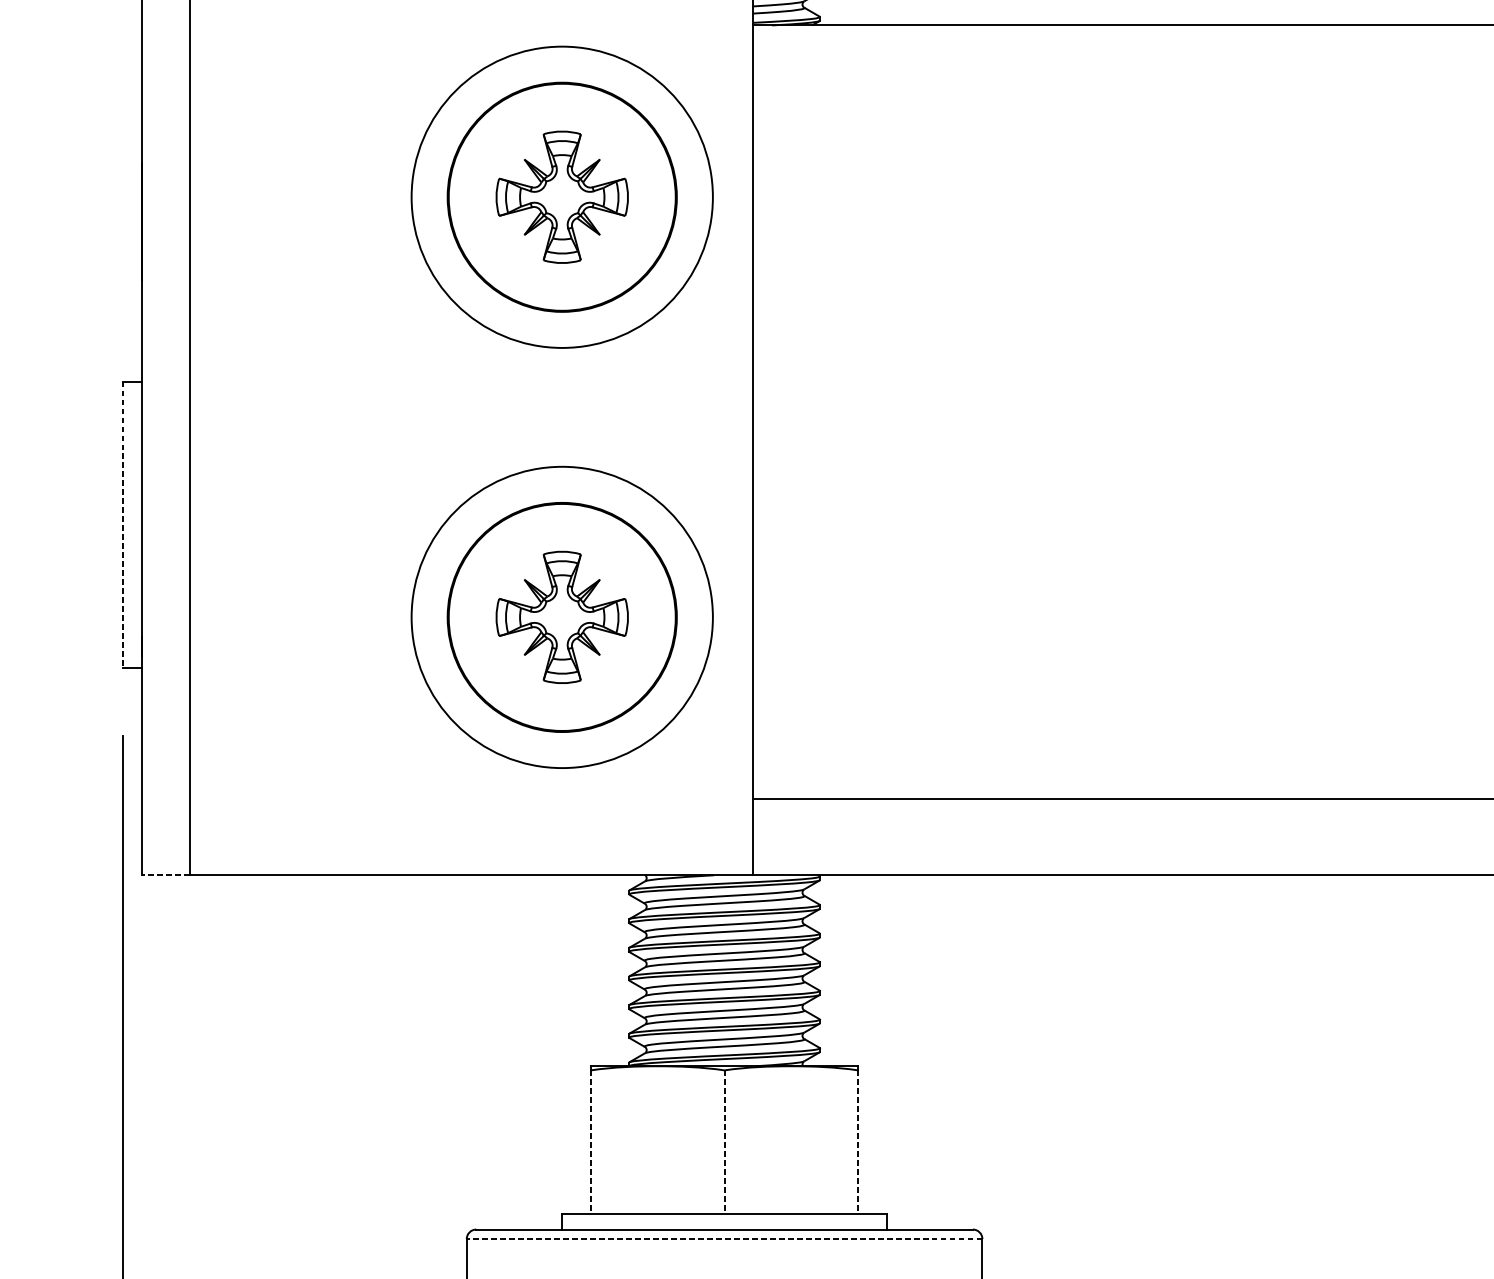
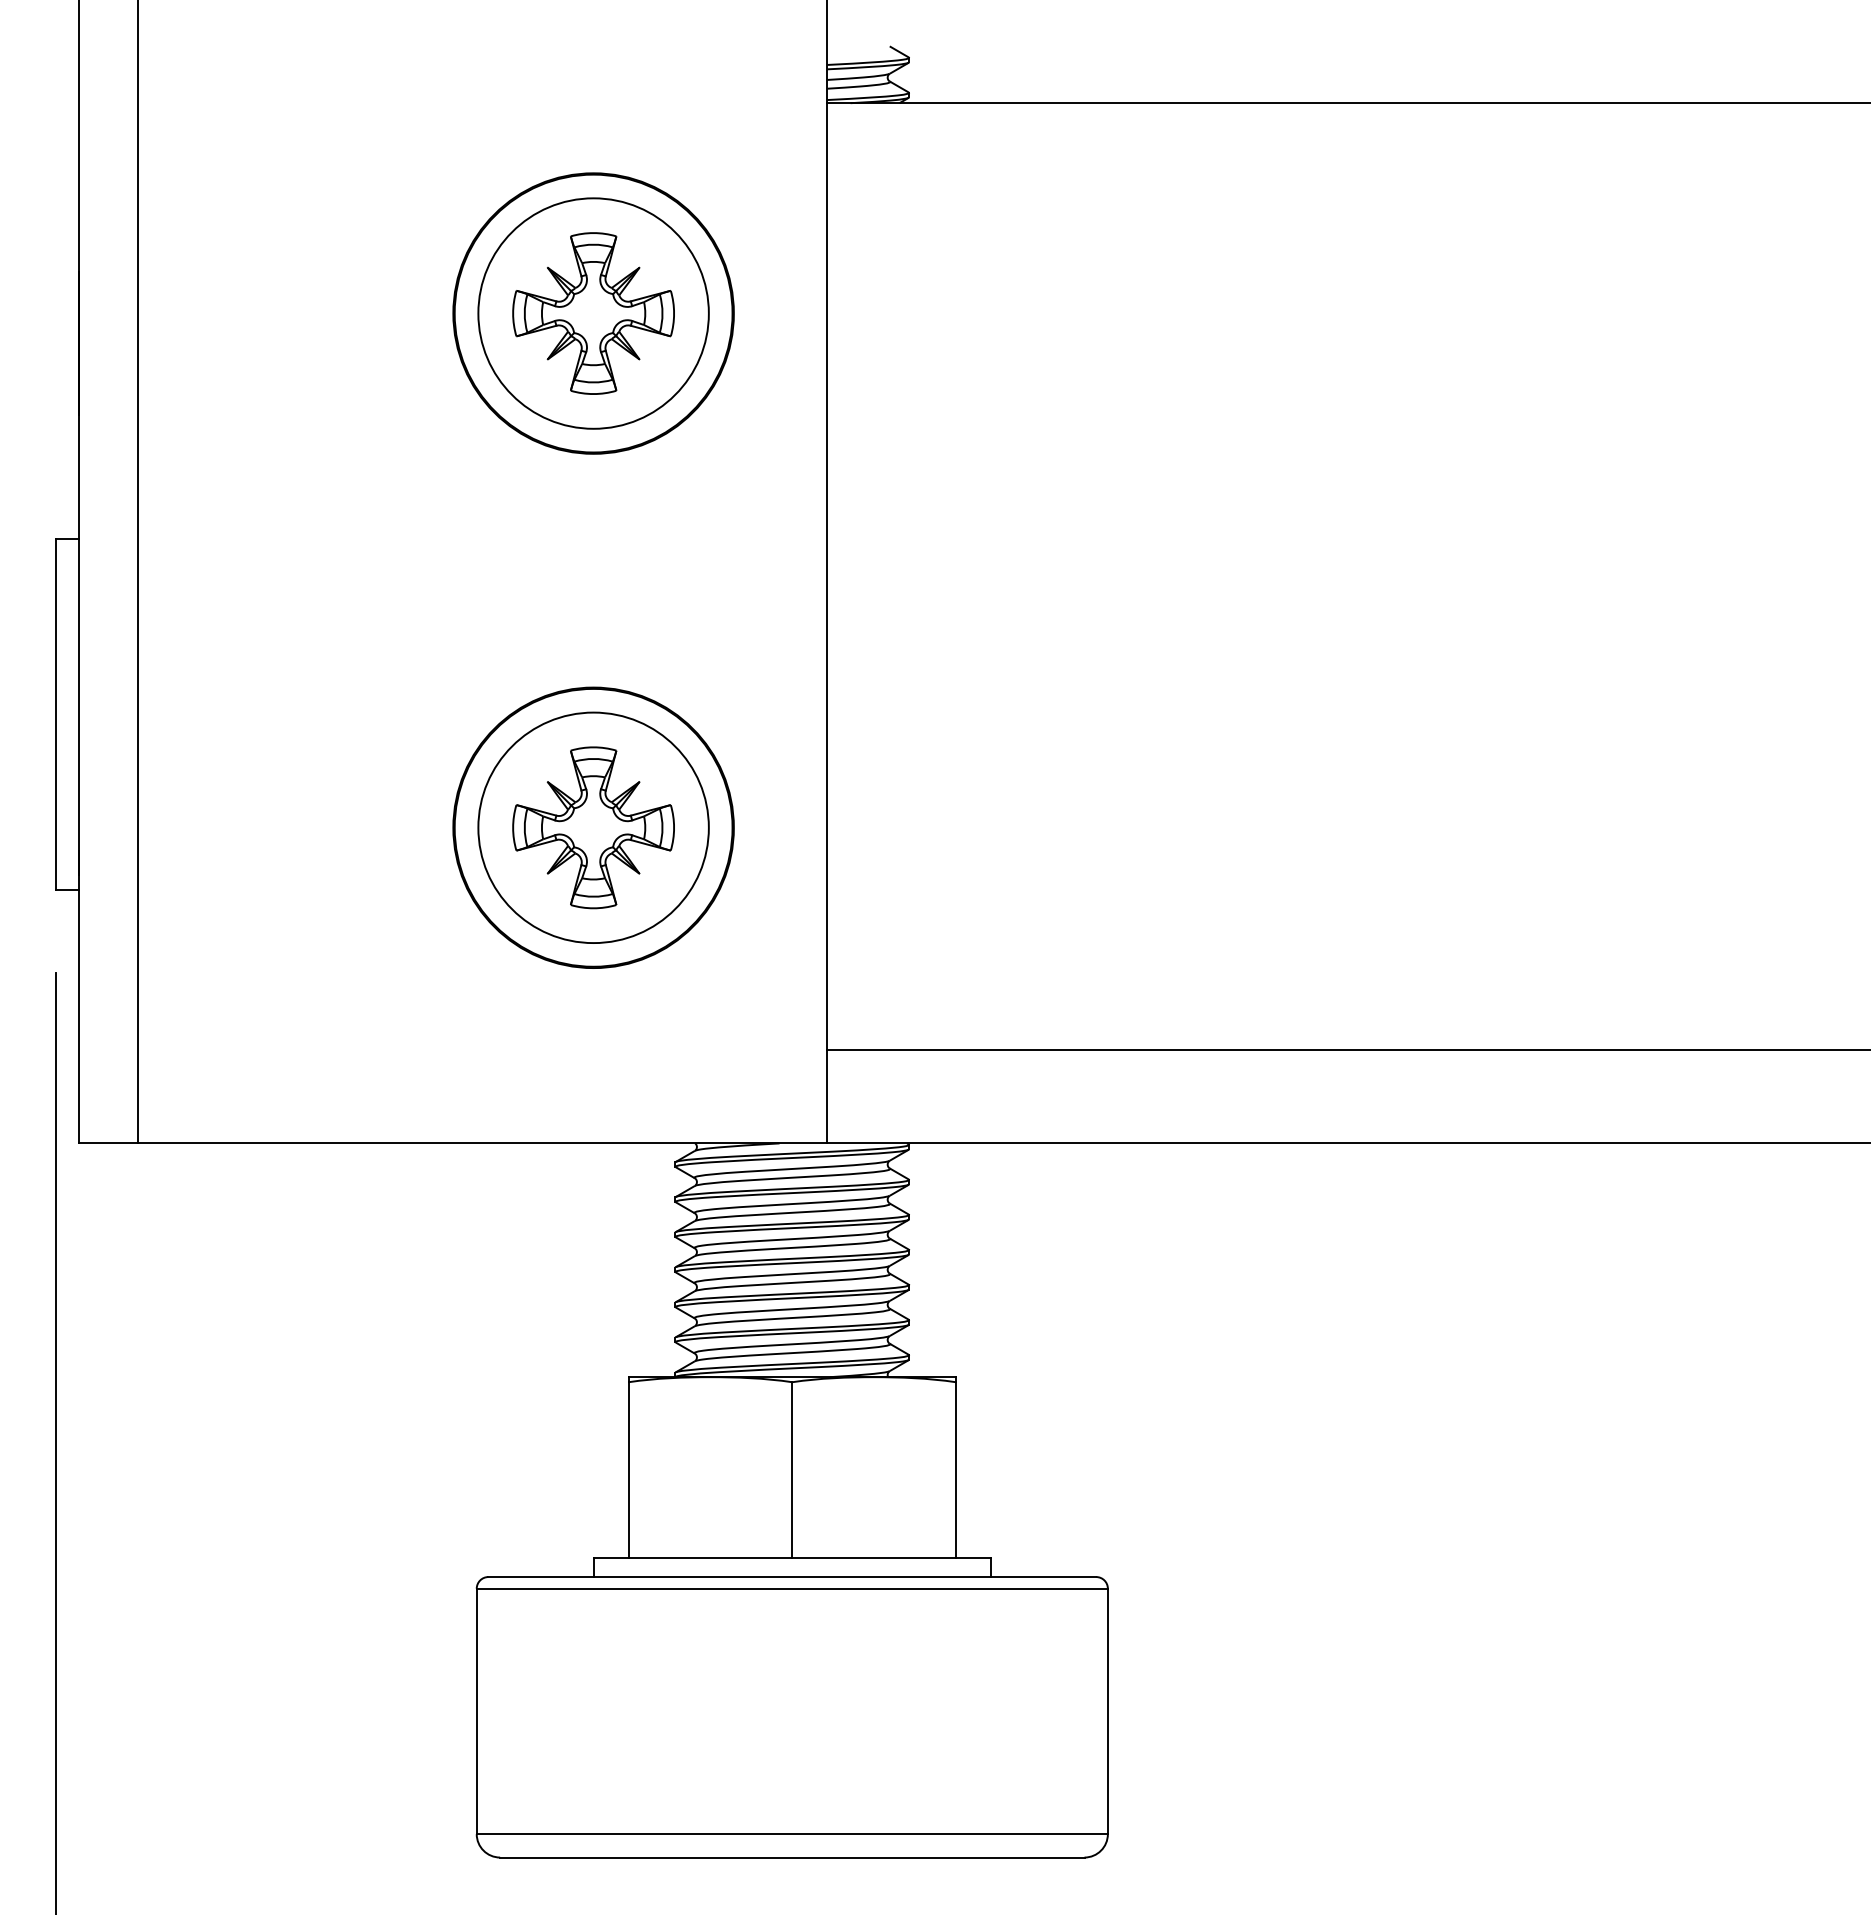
circle: (562, 197) -> (593, 313), size x0.62
line: (122, 524) -> (55, 714), dashed -> solid
circle: (562, 617) -> (593, 827), size x0.62
line: (165, 875) -> (108, 1143), dashed -> solid
line: (590, 1142) -> (628, 1470), dashed -> solid
line: (724, 1142) -> (792, 1470), dashed -> solid
line: (857, 1142) -> (955, 1470), dashed -> solid
line: (724, 1238) -> (792, 1588), dashed -> solid

